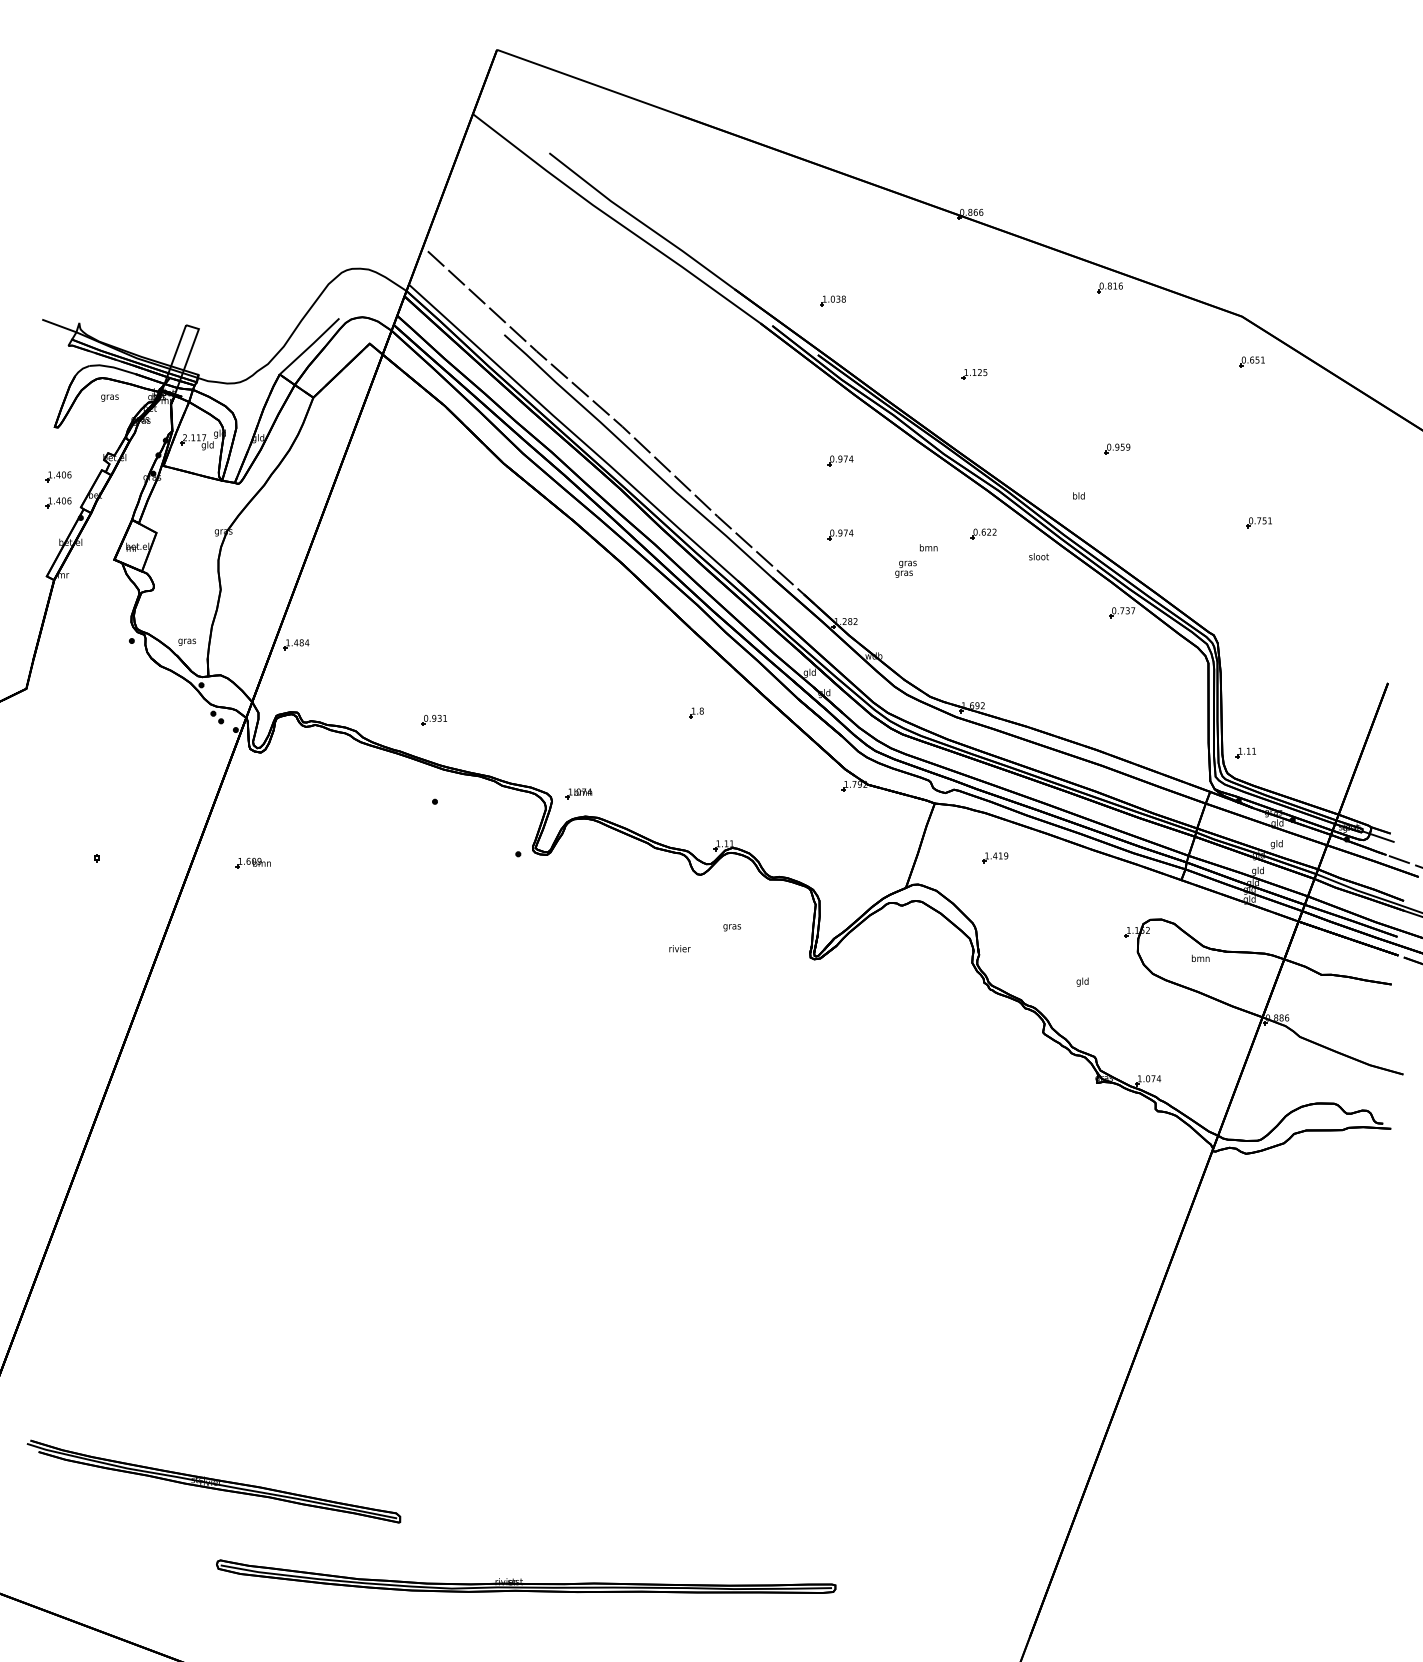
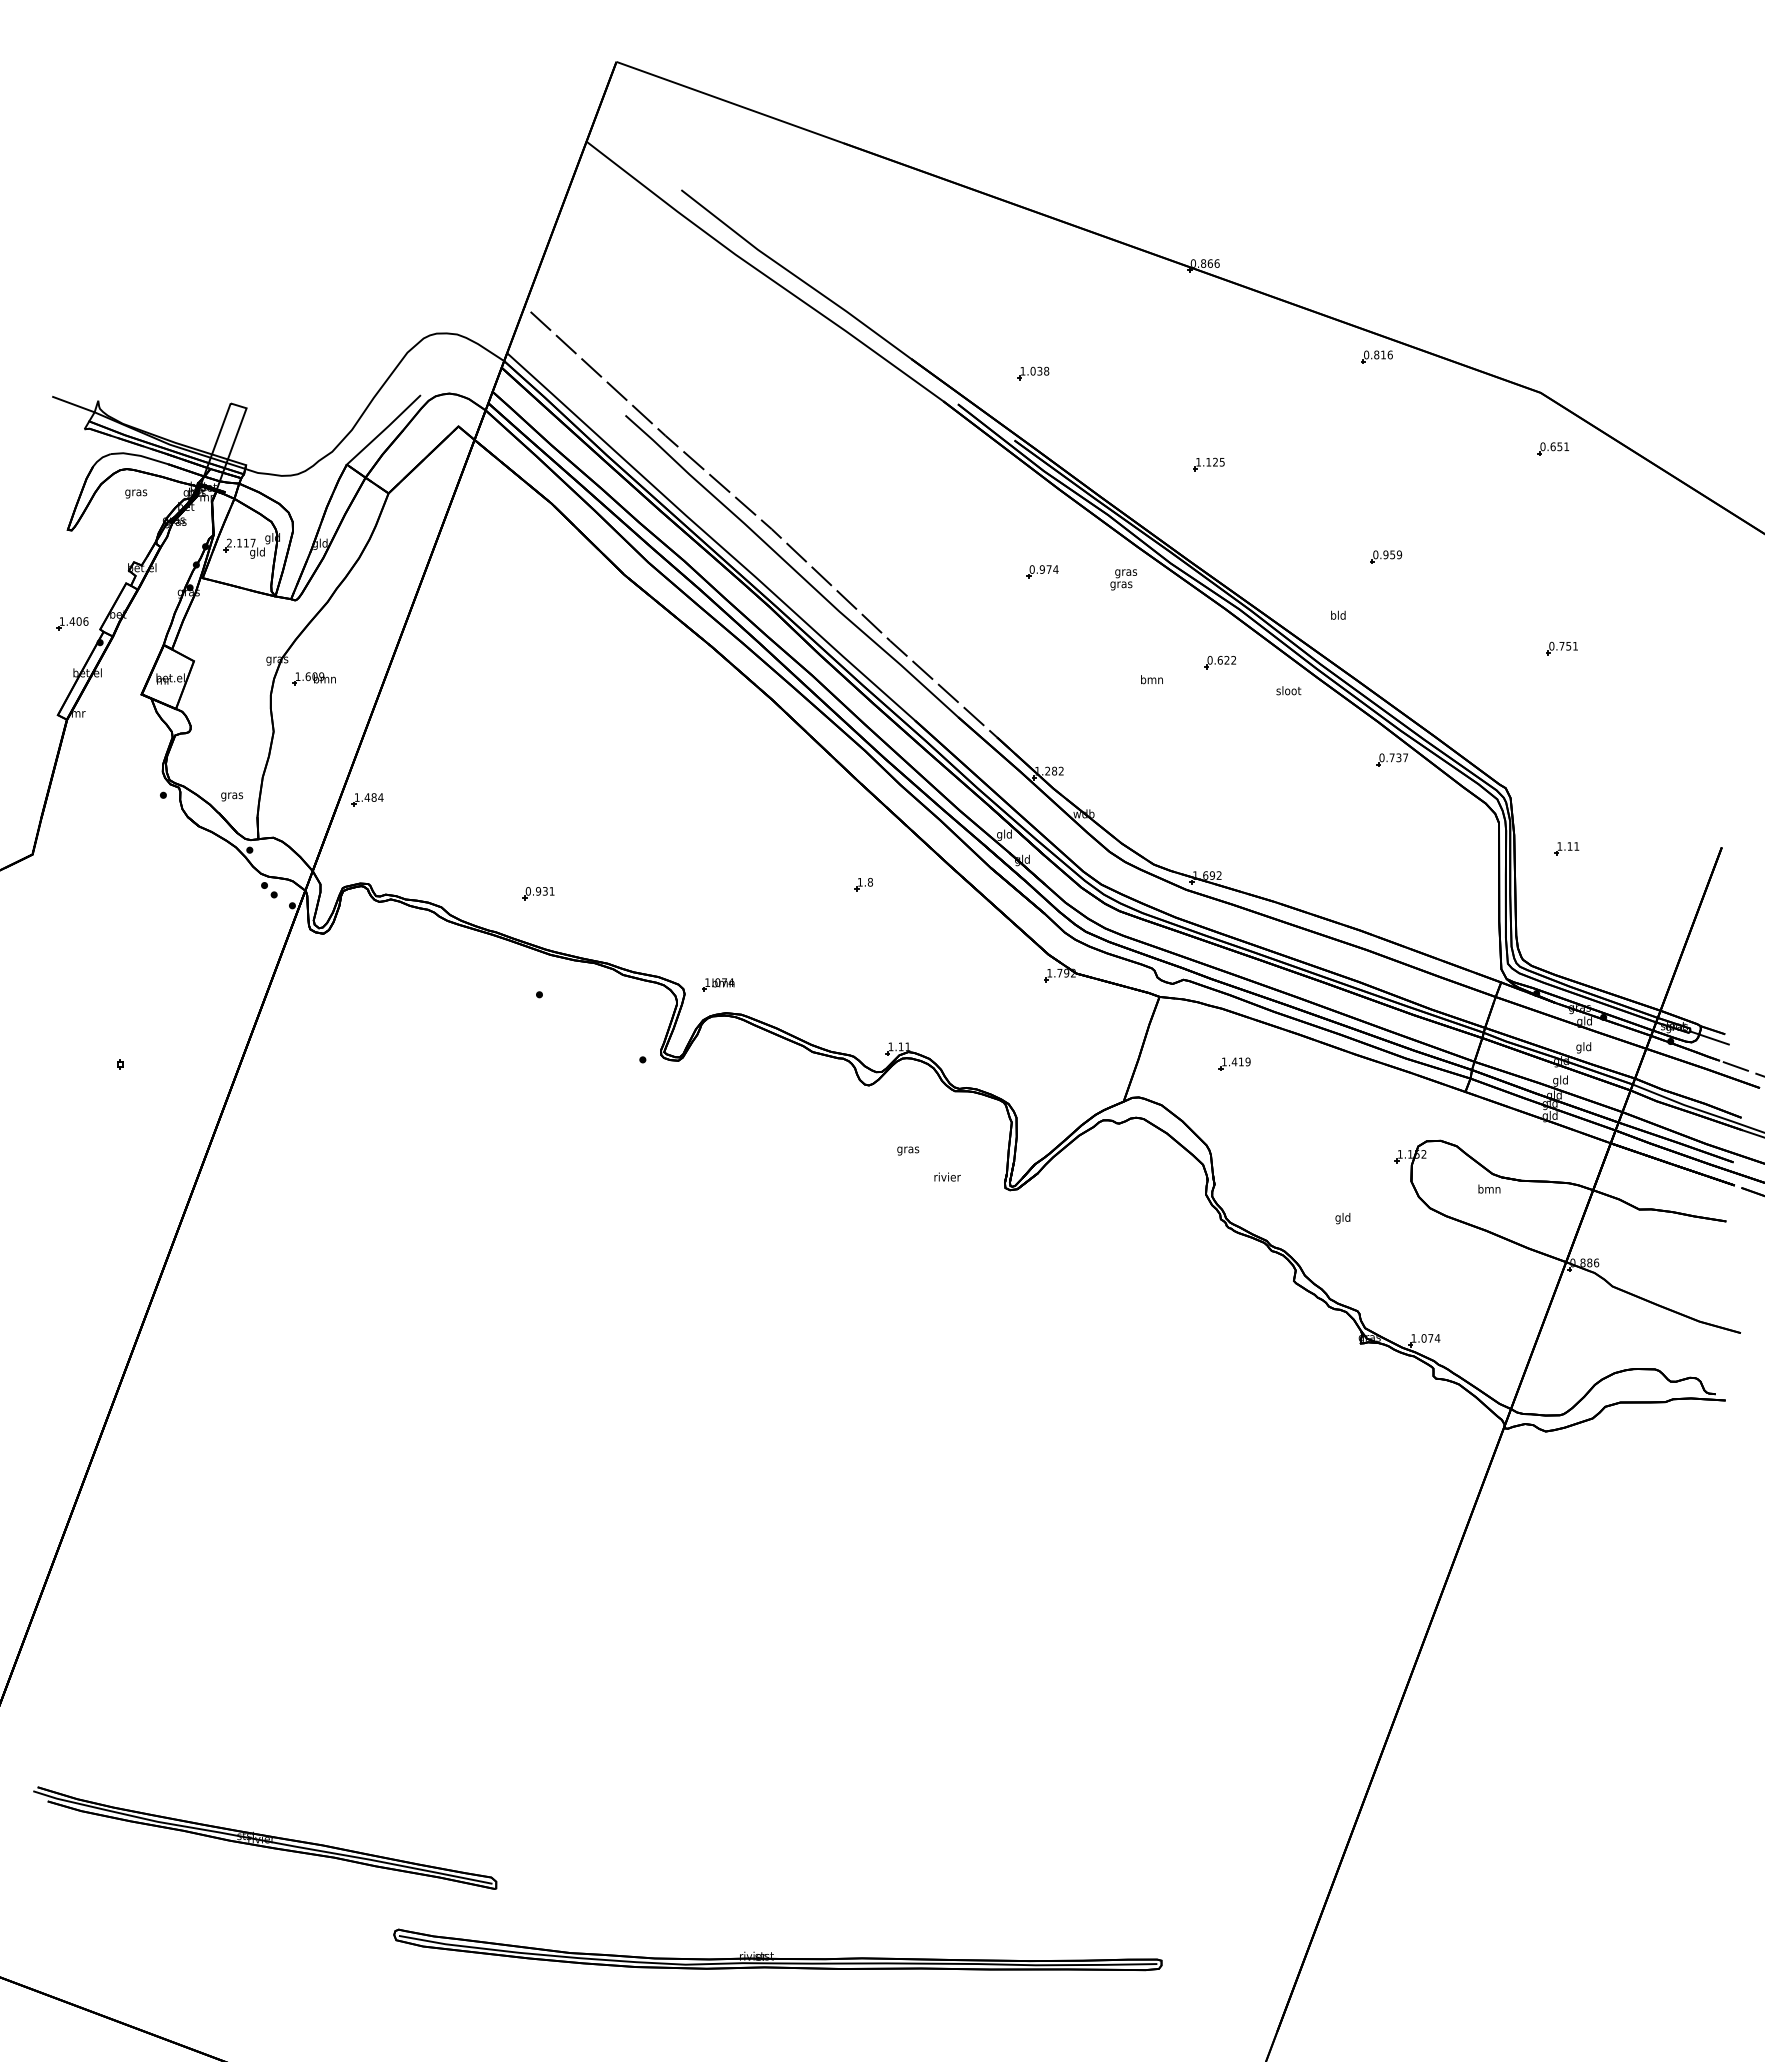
part: (58, 476) -> (72, 591), removed
part: (840, 534) -> (1042, 663), removed
text: (905, 568) -> (1123, 578), moved
part: (1245, 752) -> (1566, 848), moved
part: (252, 862) -> (313, 678), moved
text: (679, 948) -> (947, 1176), moved
part: (526, 1576) -> (778, 1949), moved

